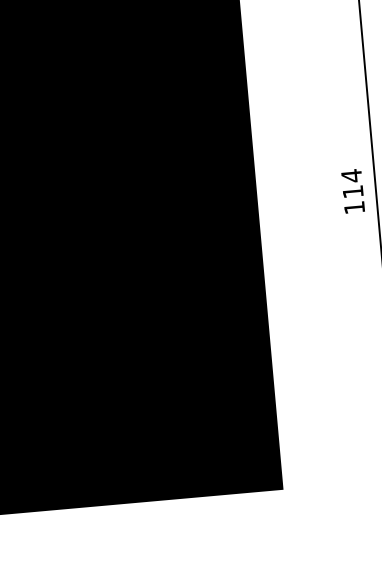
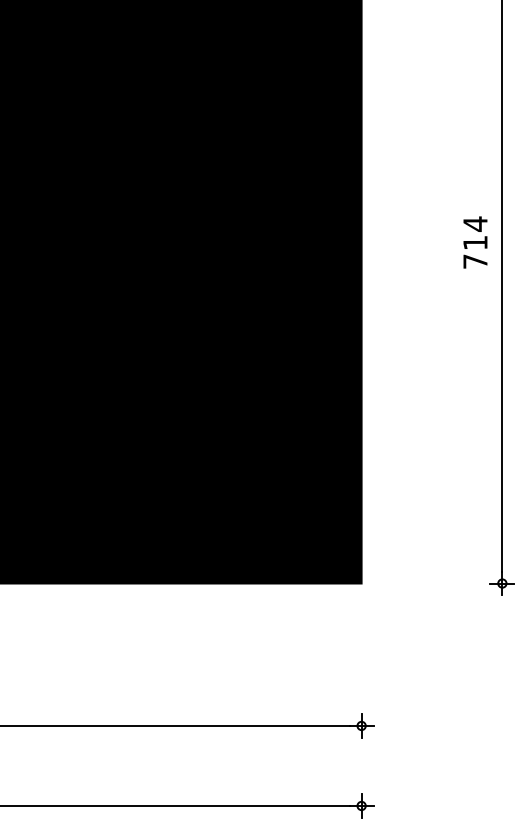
text: (354, 207) -> (475, 261), 114 -> 714

